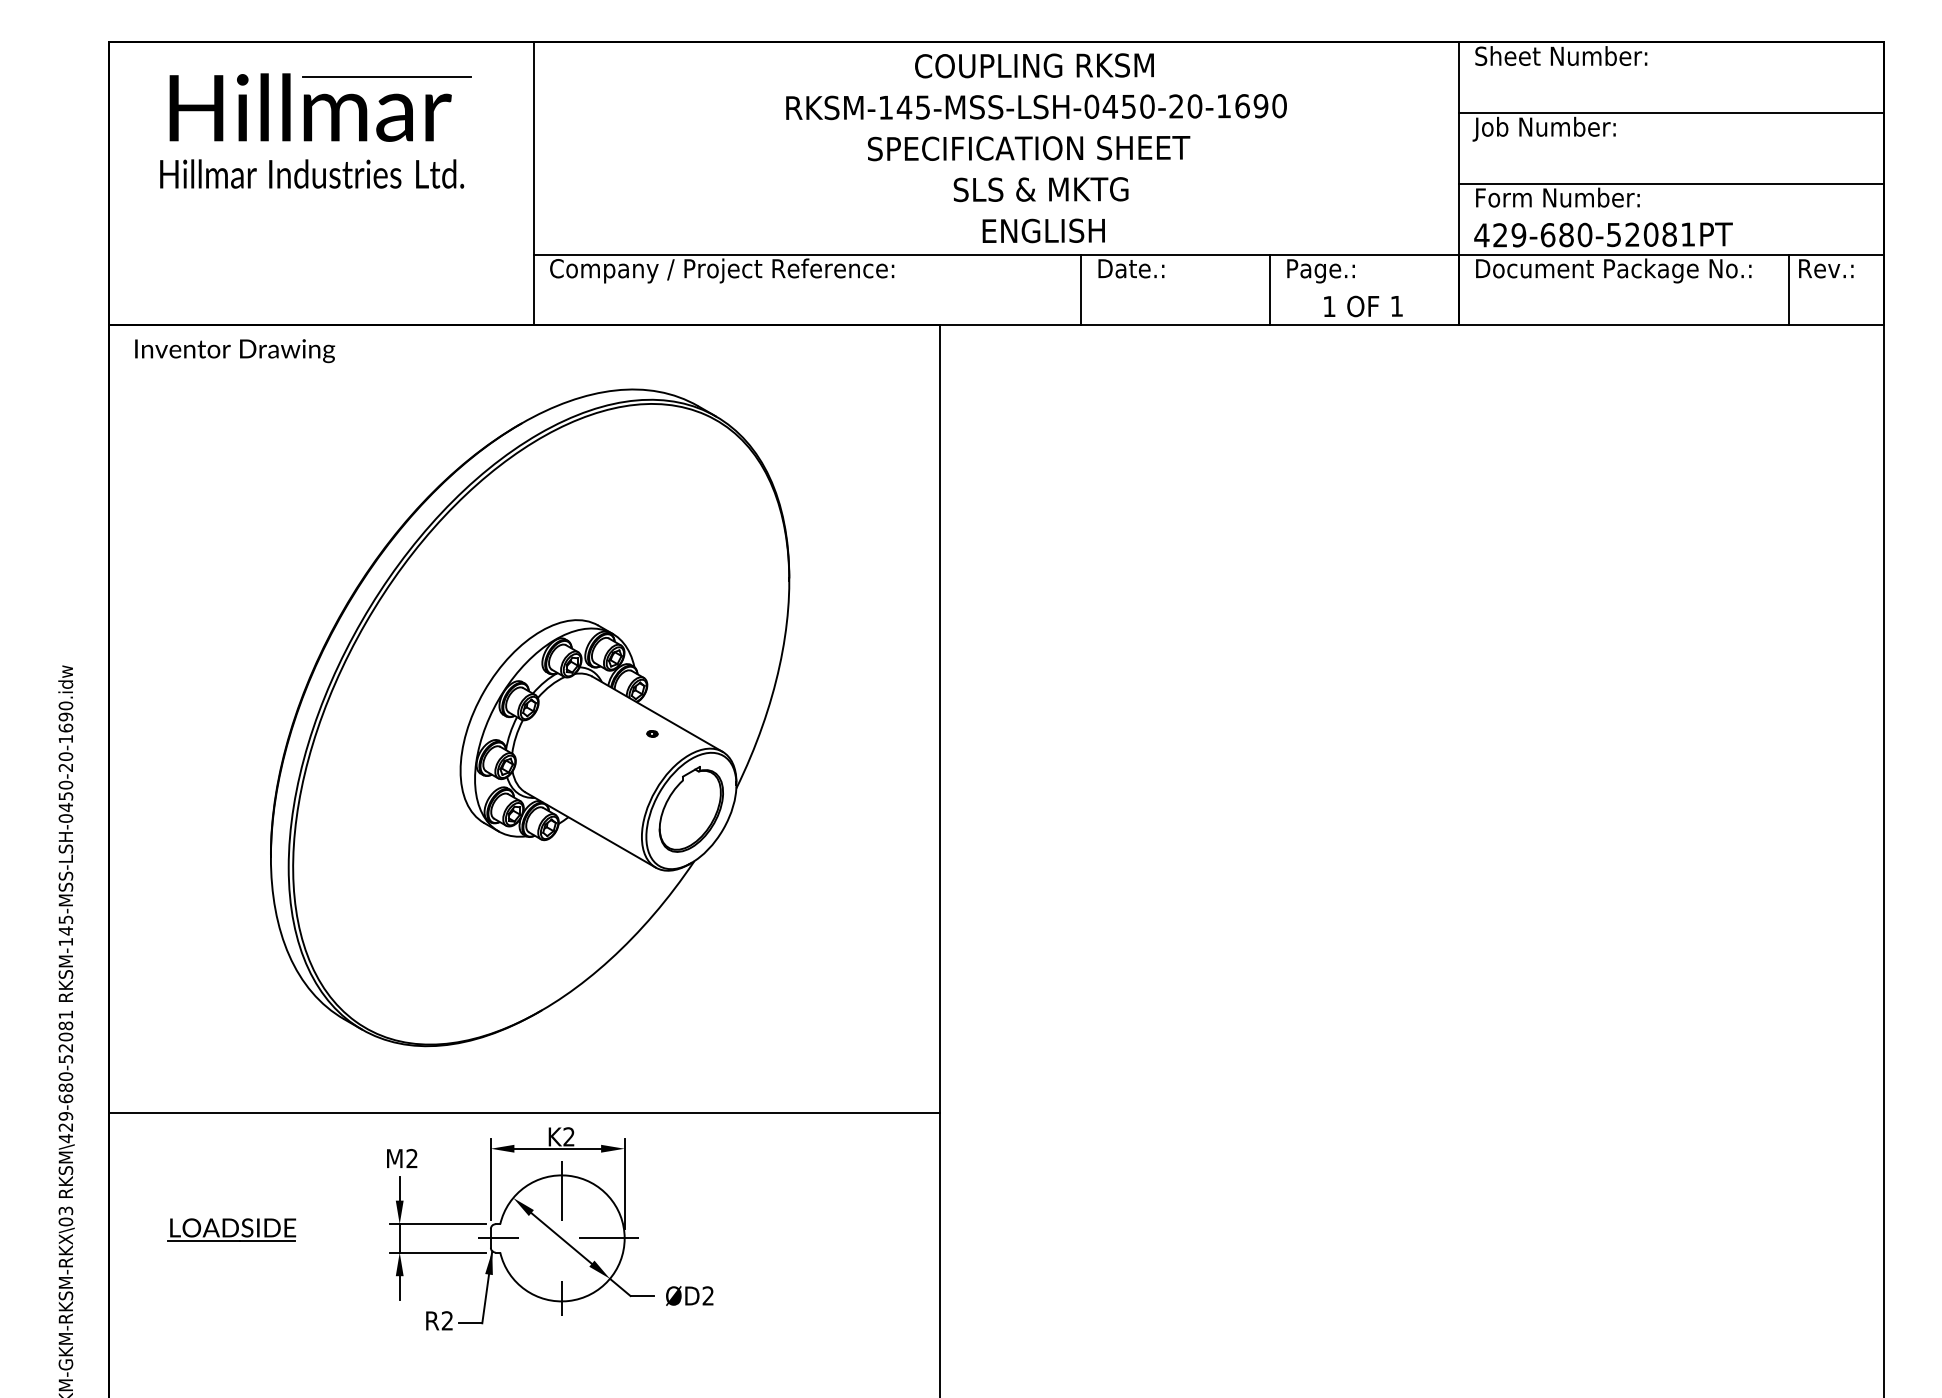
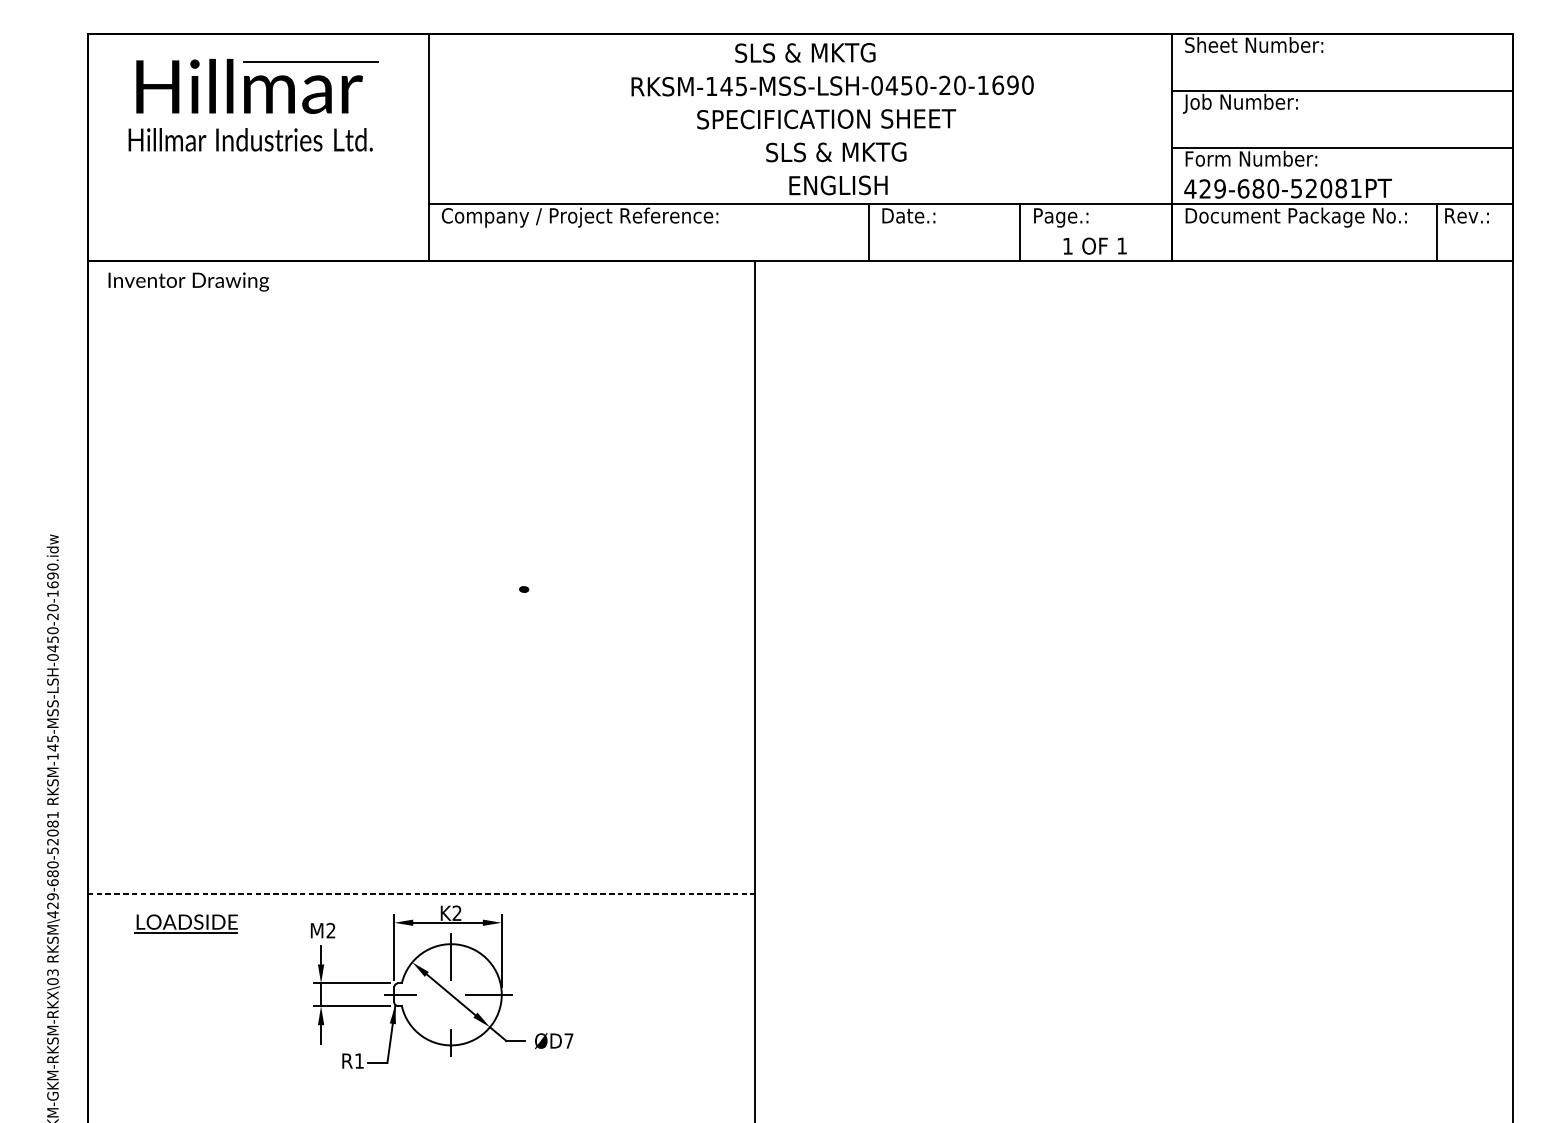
text: (1034, 65) -> (831, 52), COUPLING RKSM -> SLS & MKTG
part: (530, 717) -> (426, 576), removed
line: (524, 1112) -> (421, 893), solid -> dashed
part: (231, 1229) -> (185, 923), moved
text: (707, 1295) -> (568, 1040), ØD2 -> ØD7
text: (446, 1320) -> (358, 1060), R2 -> R1

